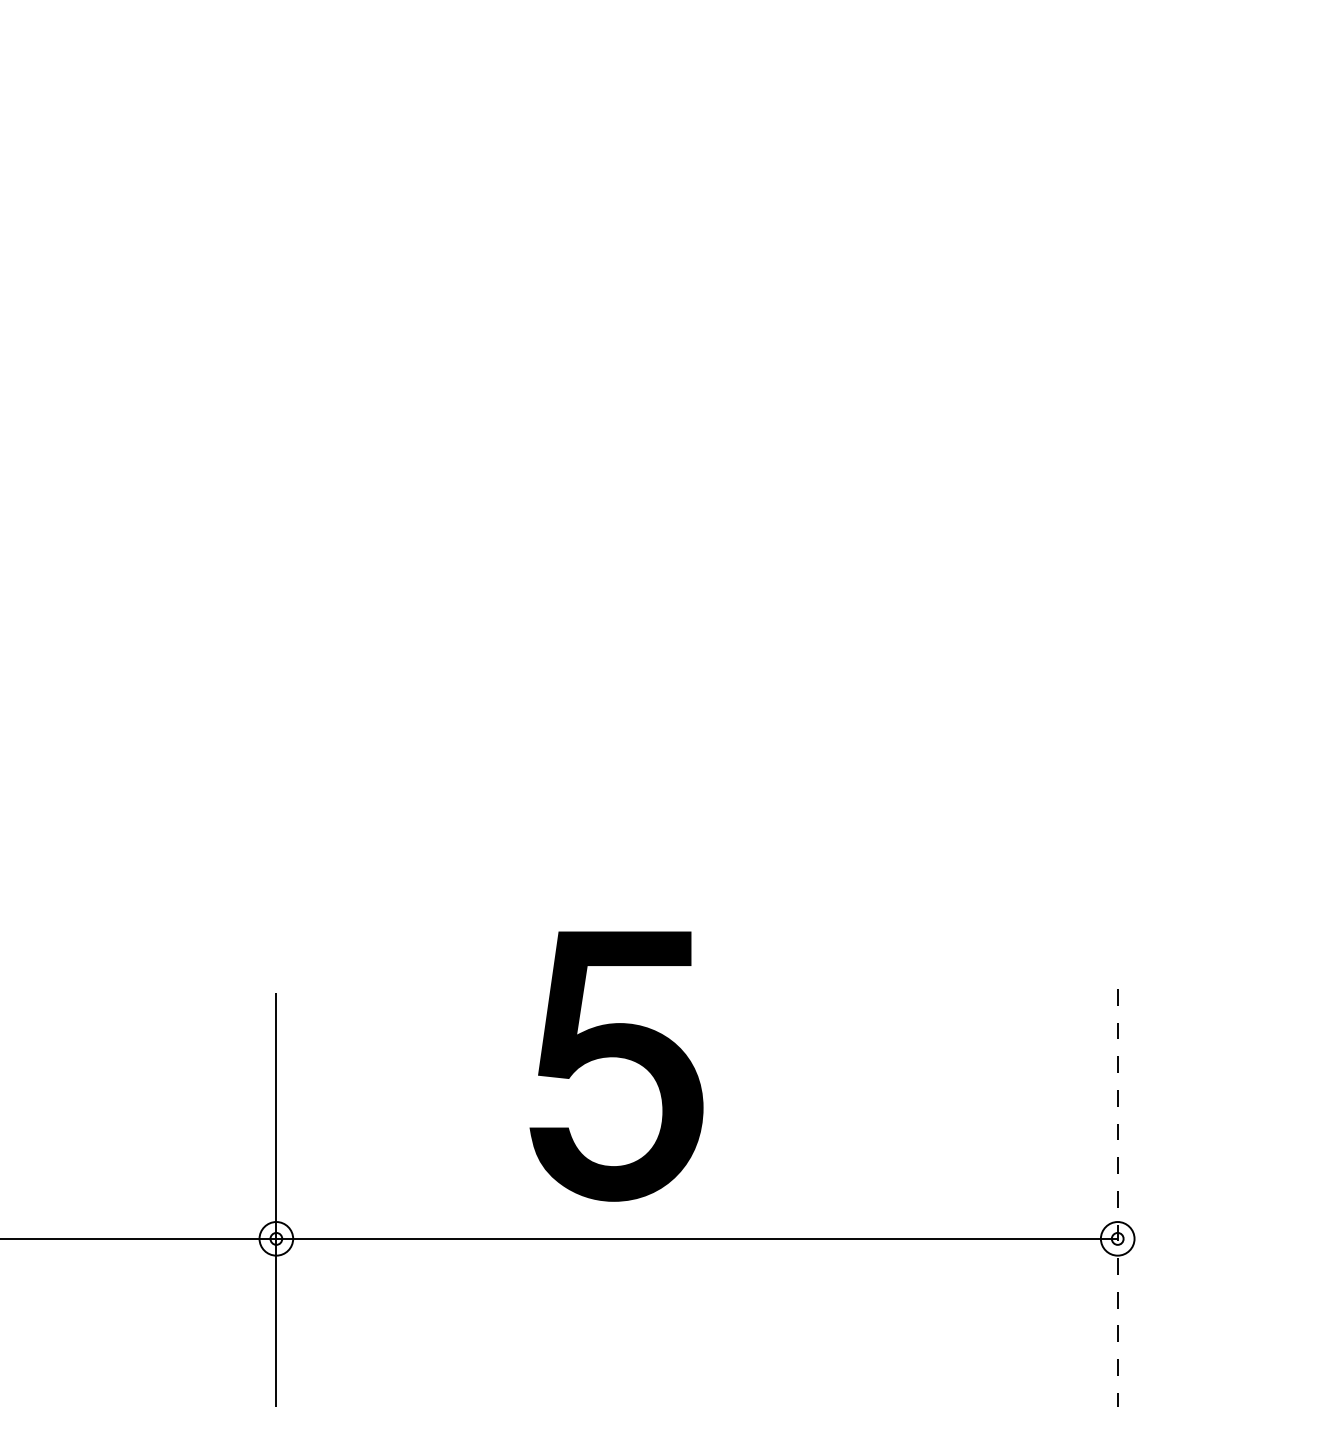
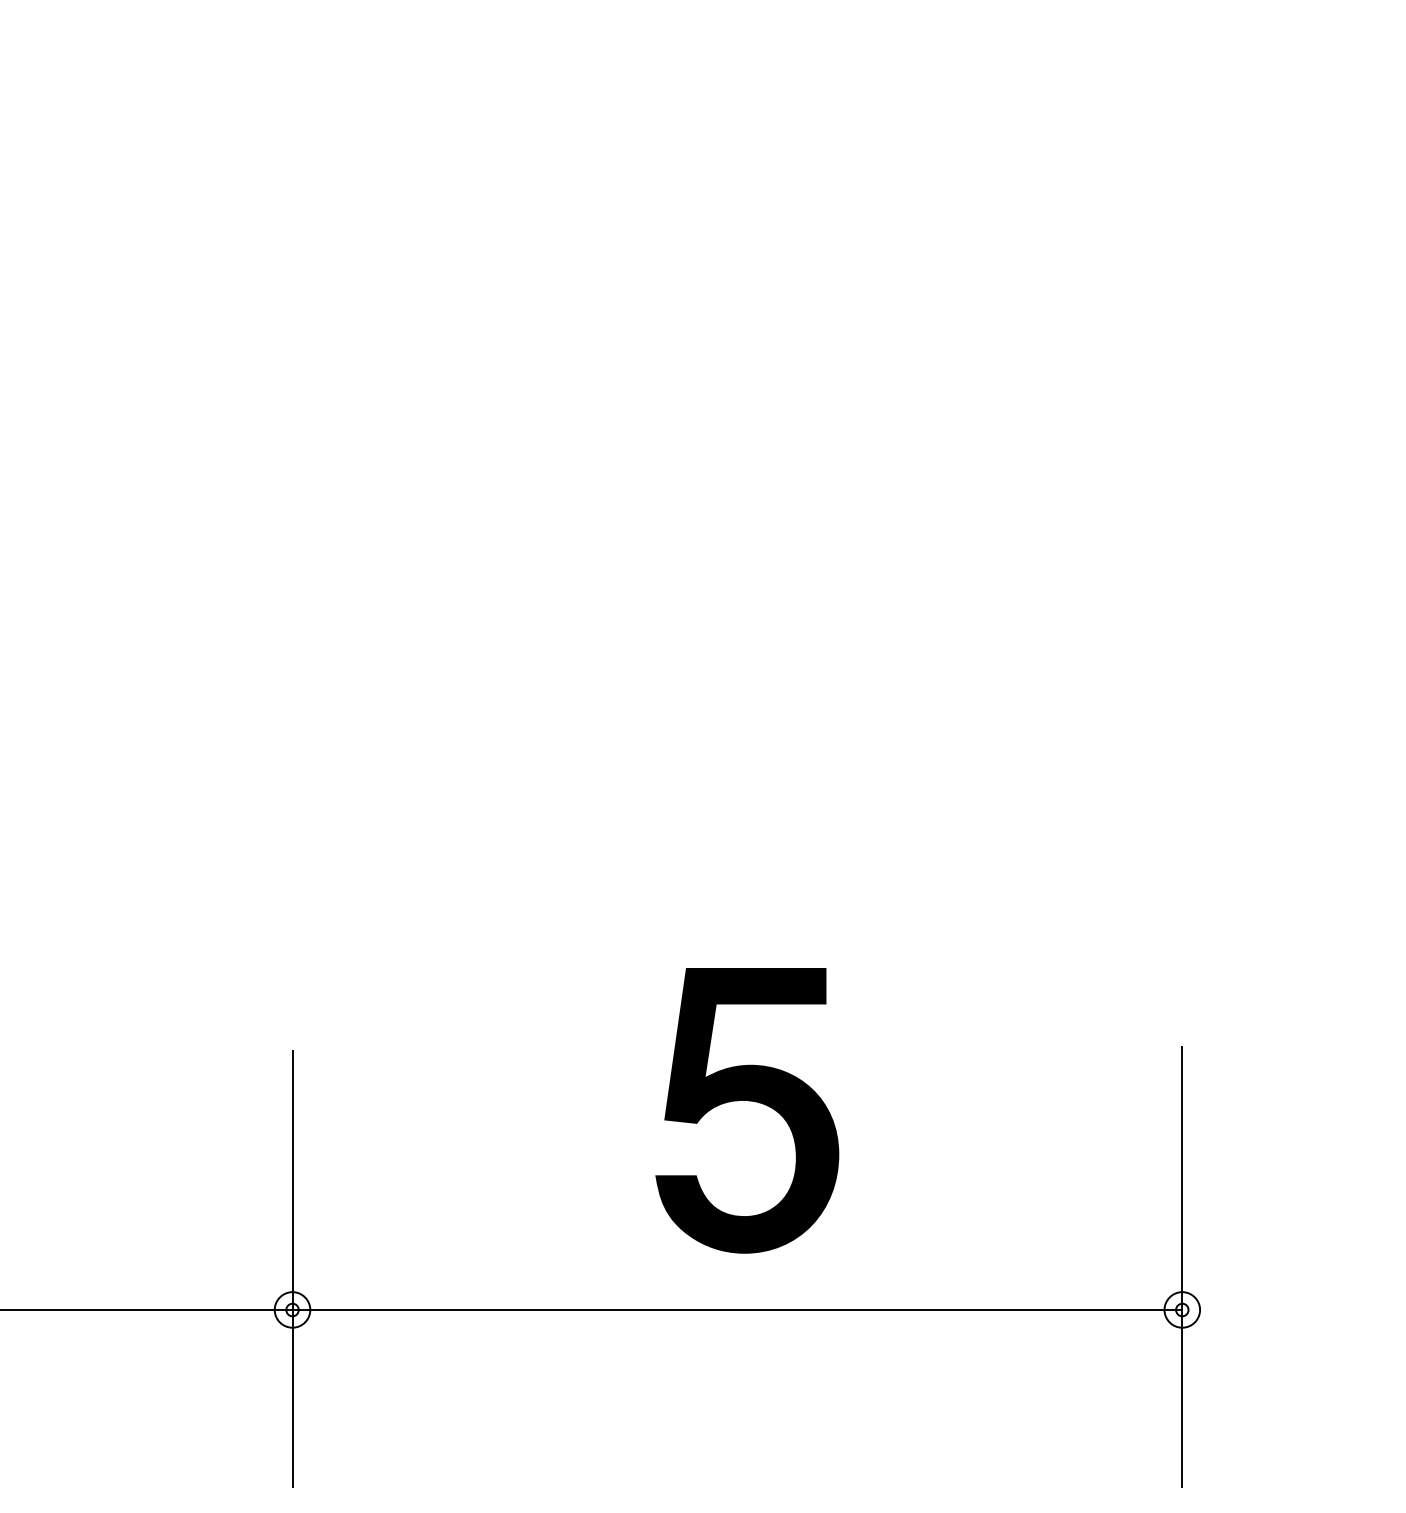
part: (617, 1057) -> (748, 1101), moved
line: (1117, 1198) -> (1182, 1267), dashed -> solid

